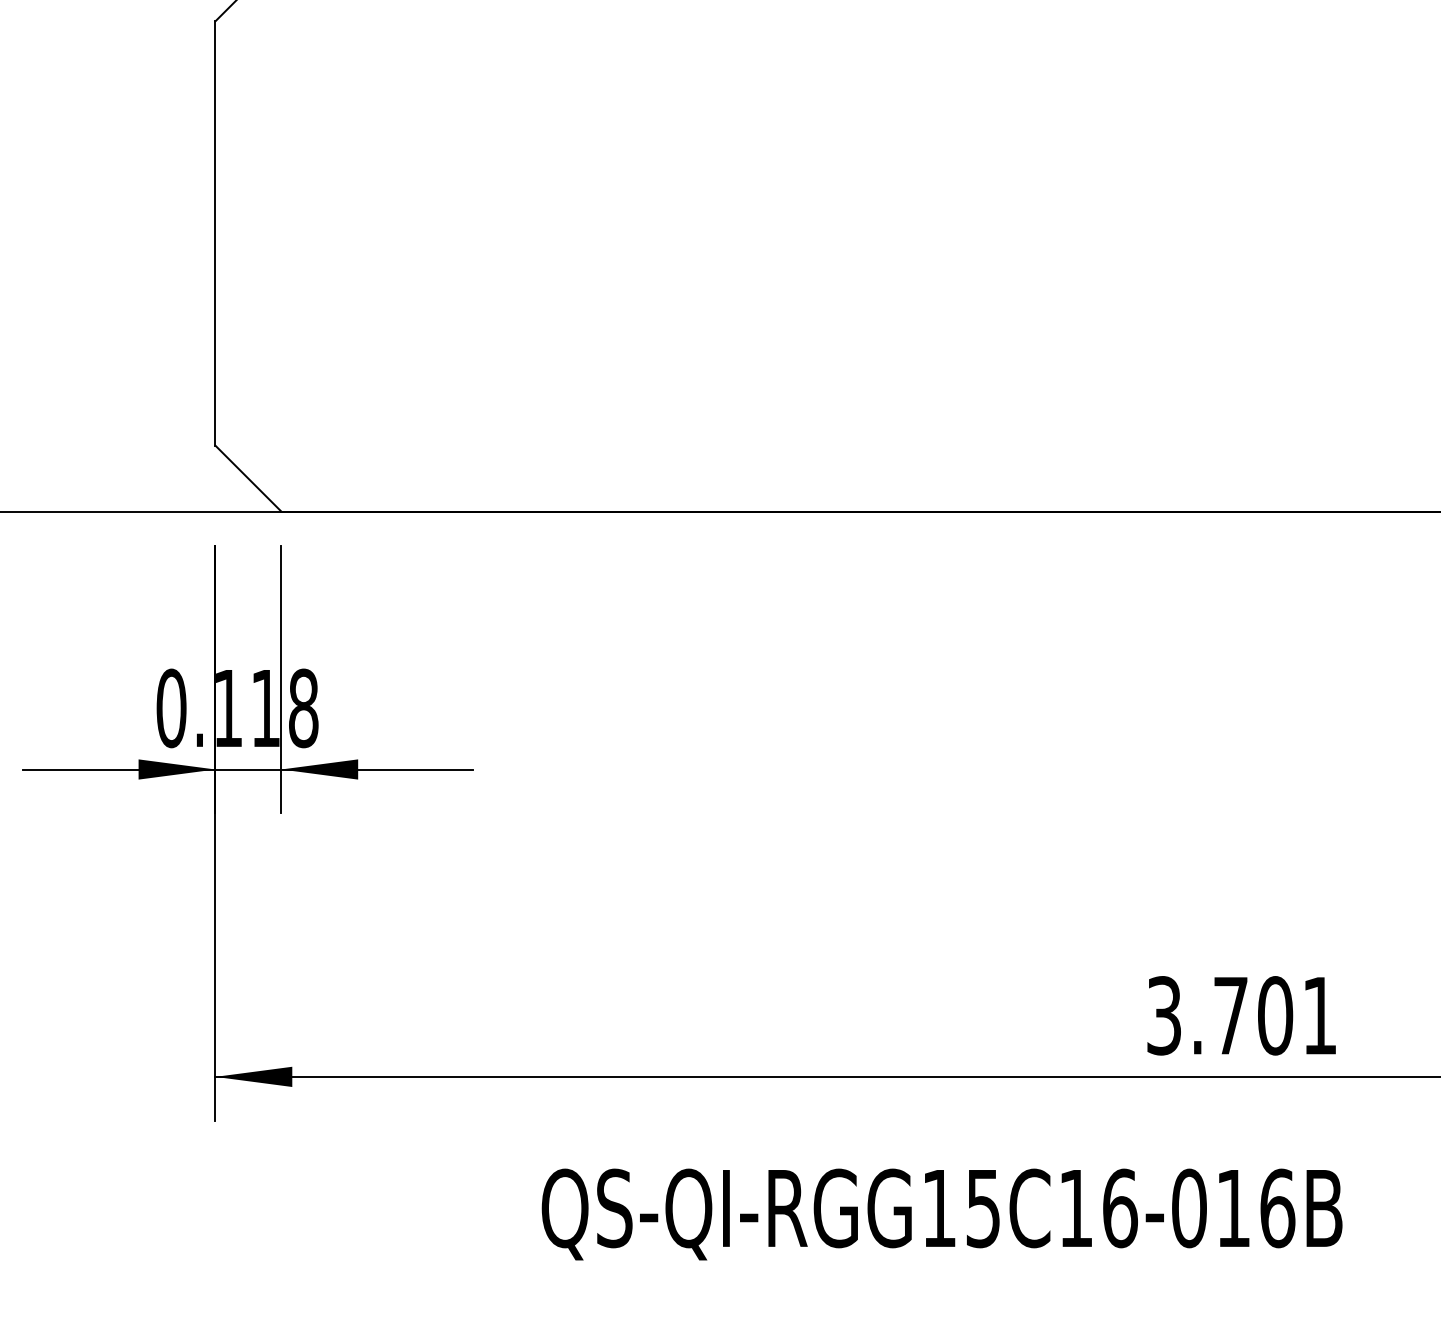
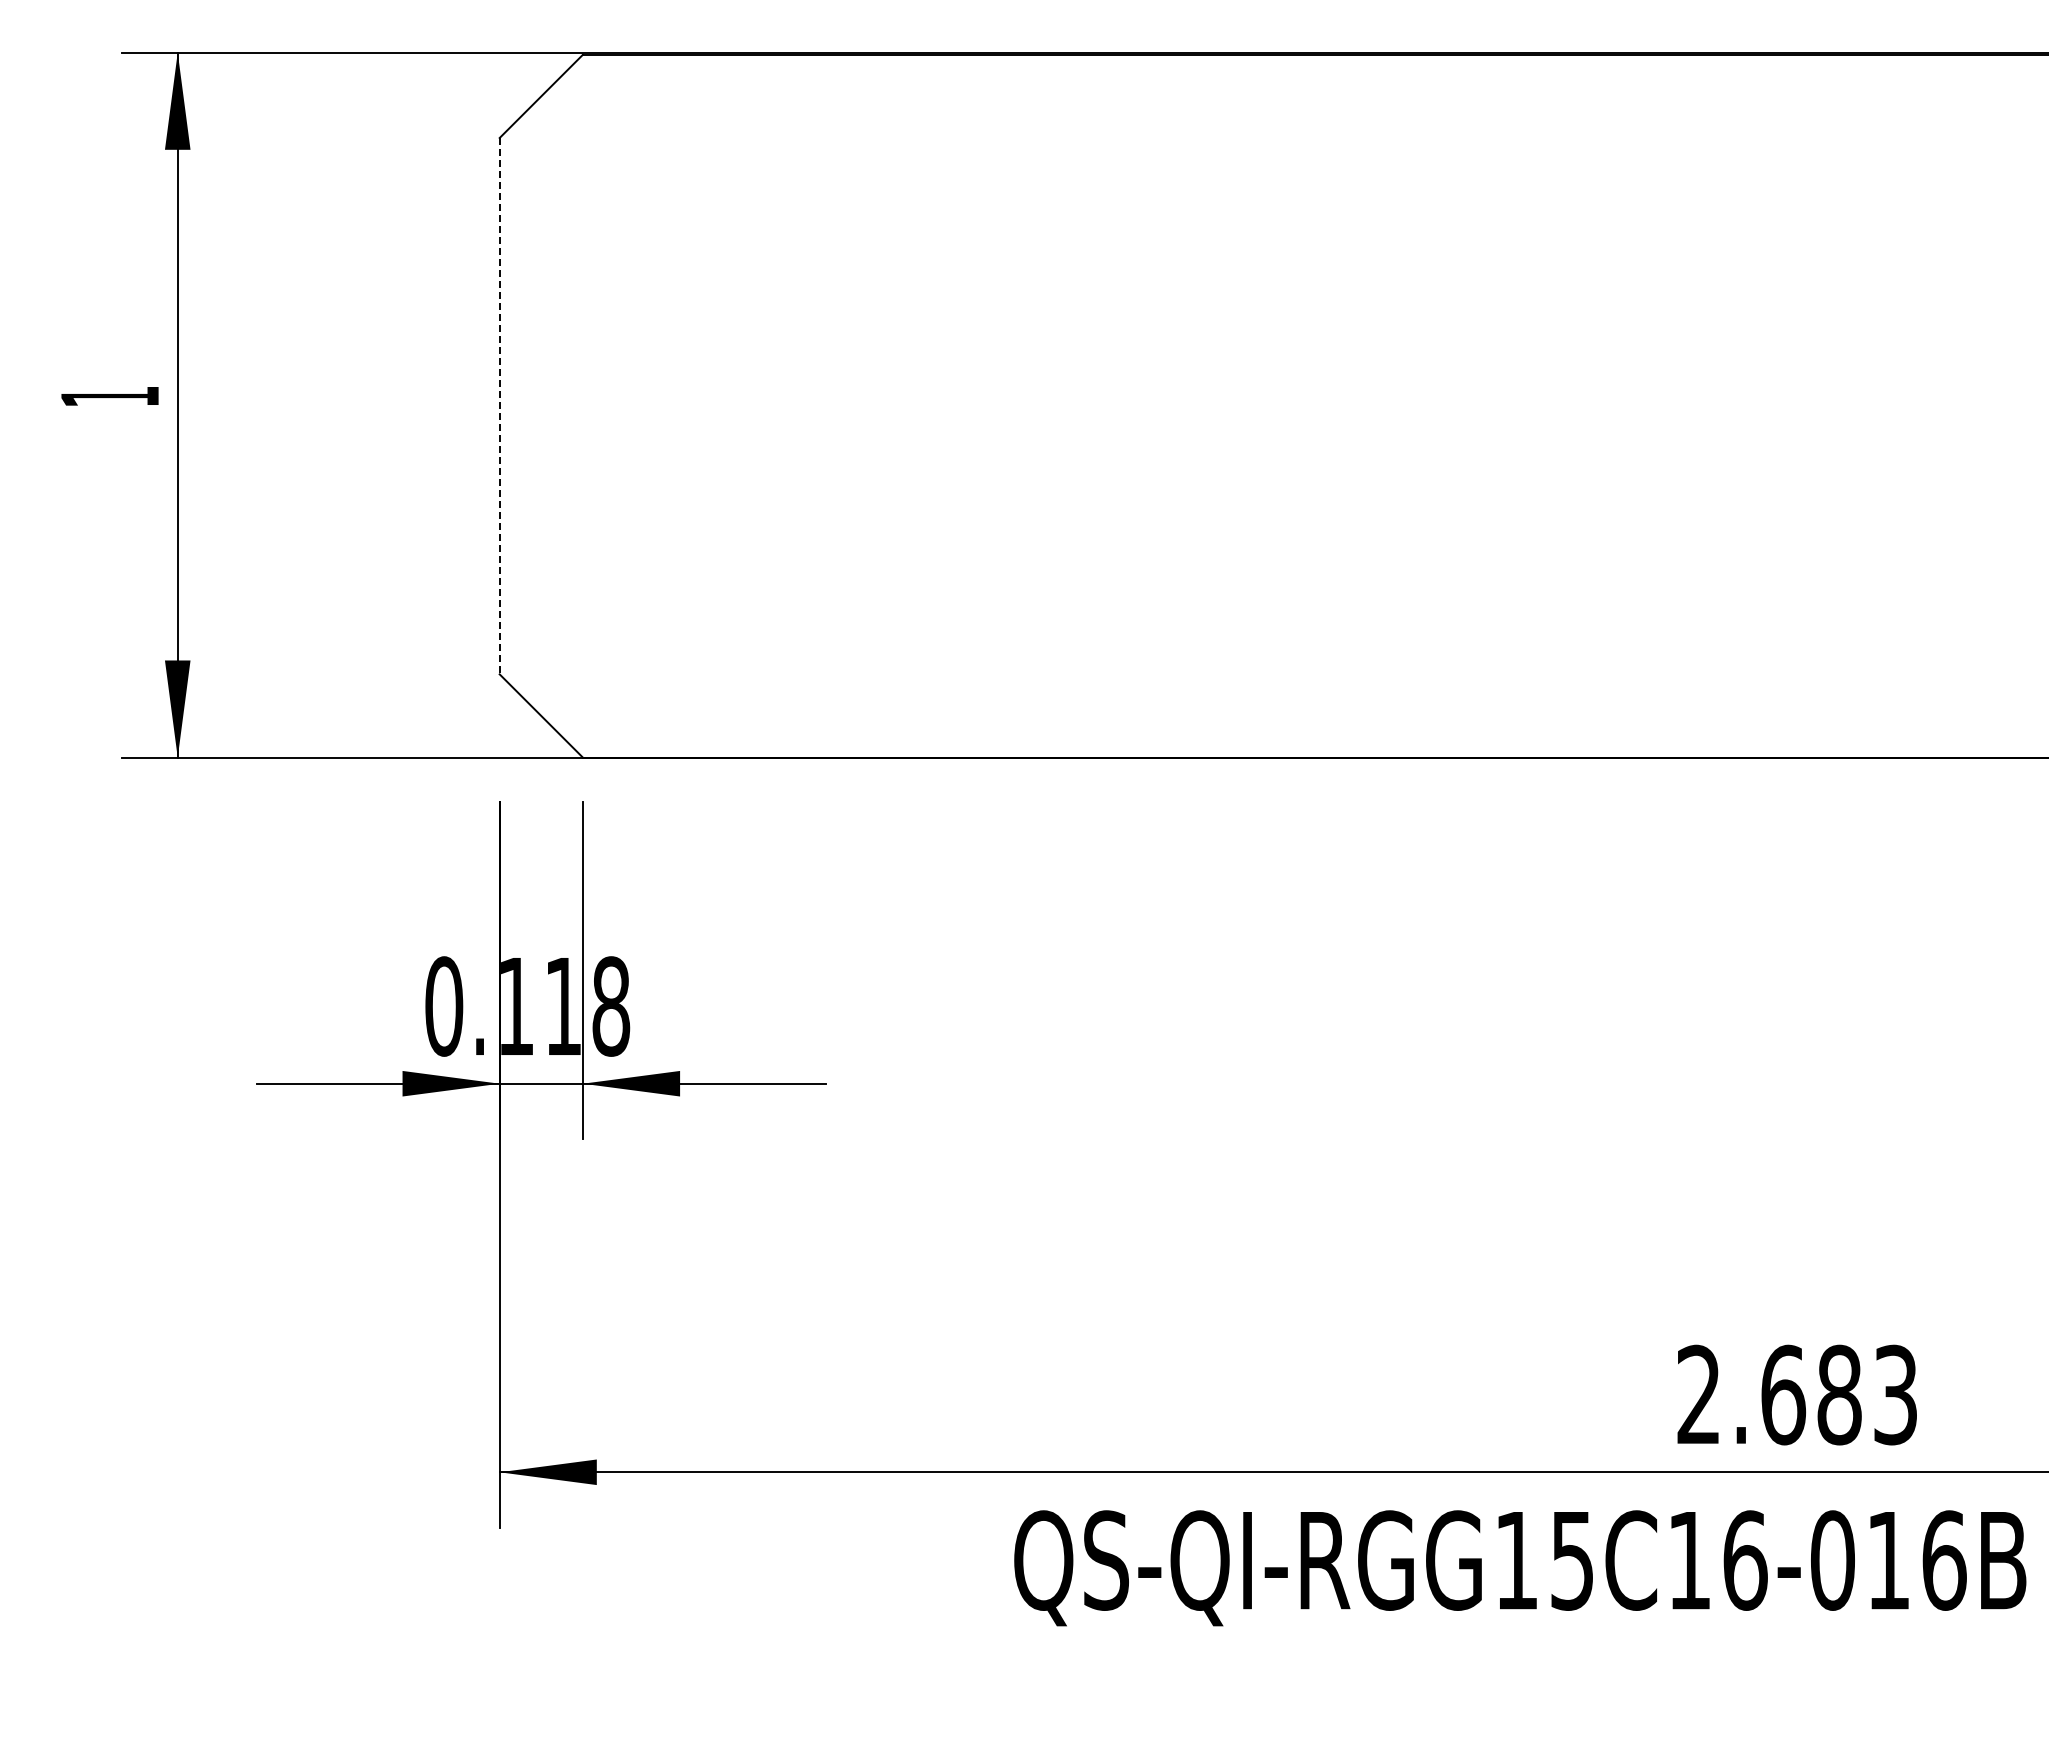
line: (215, 233) -> (499, 406), solid -> dashed
text: (1241, 1015) -> (1796, 1394), 3.701 -> 2.683
text: (942, 1214) -> (1520, 1568), moved

